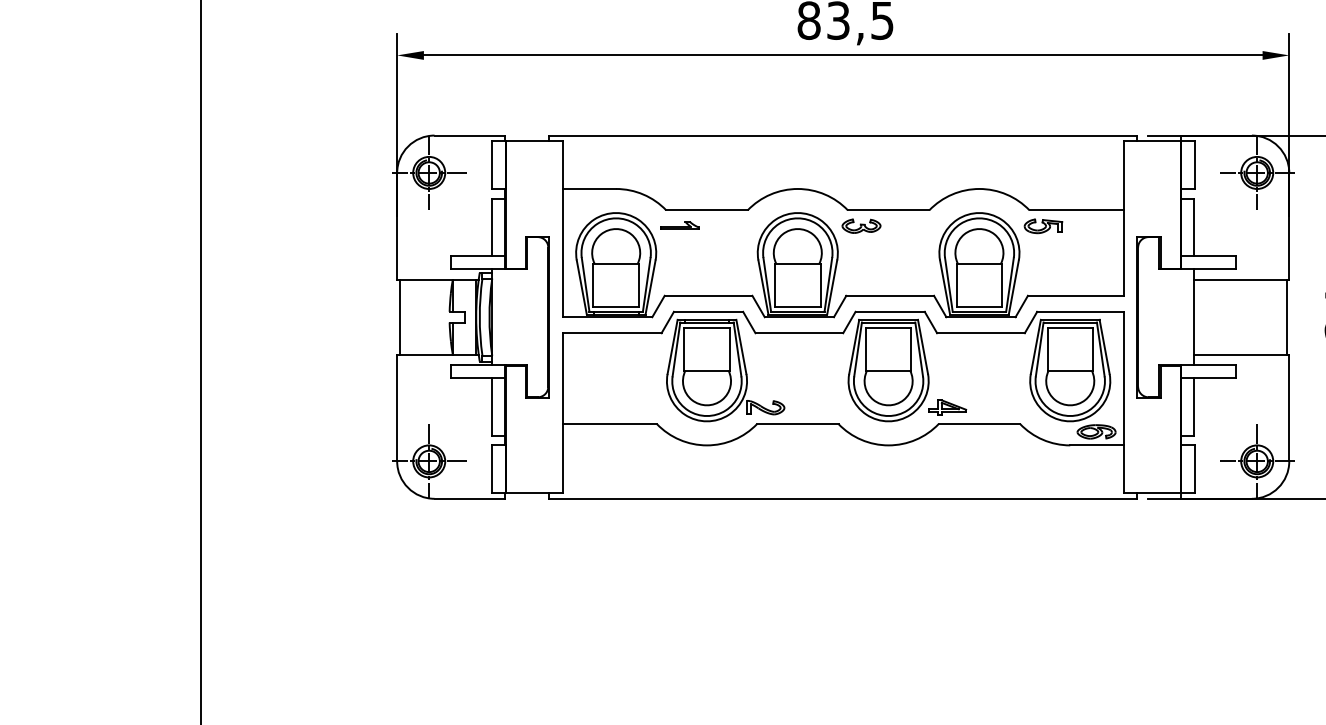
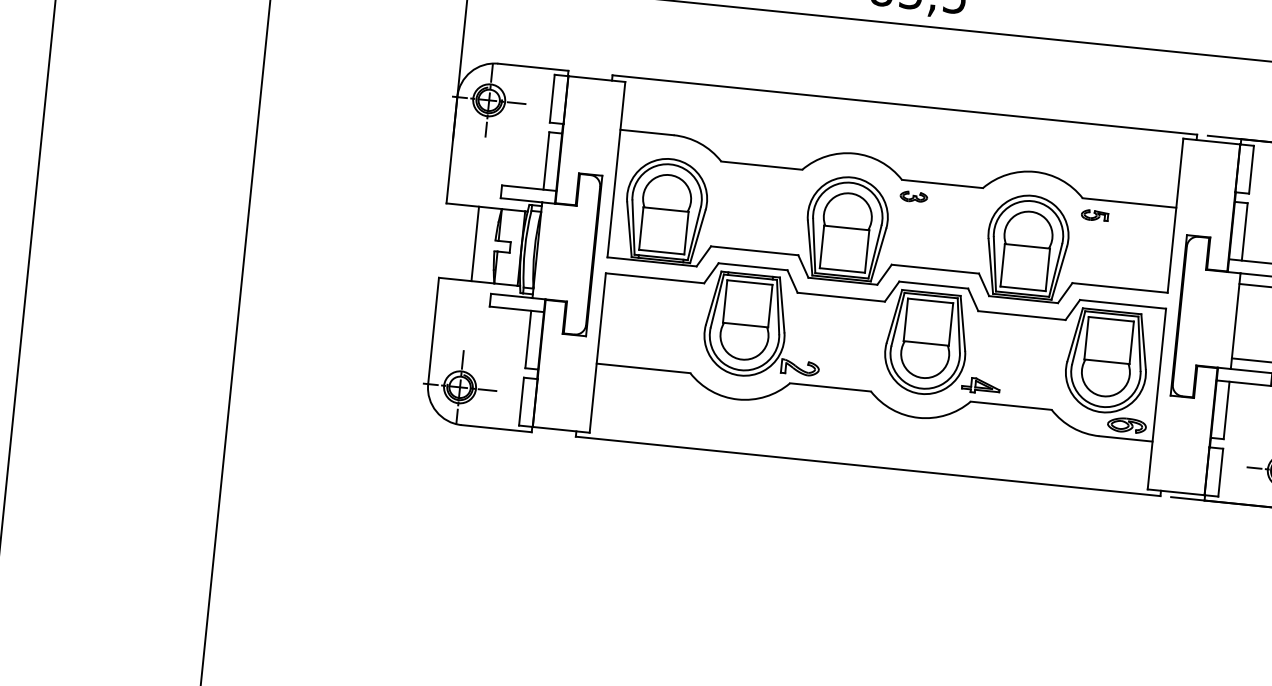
part: (679, 225) -> (732, 177), removed
part: (861, 225) -> (913, 196), size x0.7
part: (1043, 226) -> (1094, 215), size x0.7
line: (399, 316) -> (474, 243), moved

